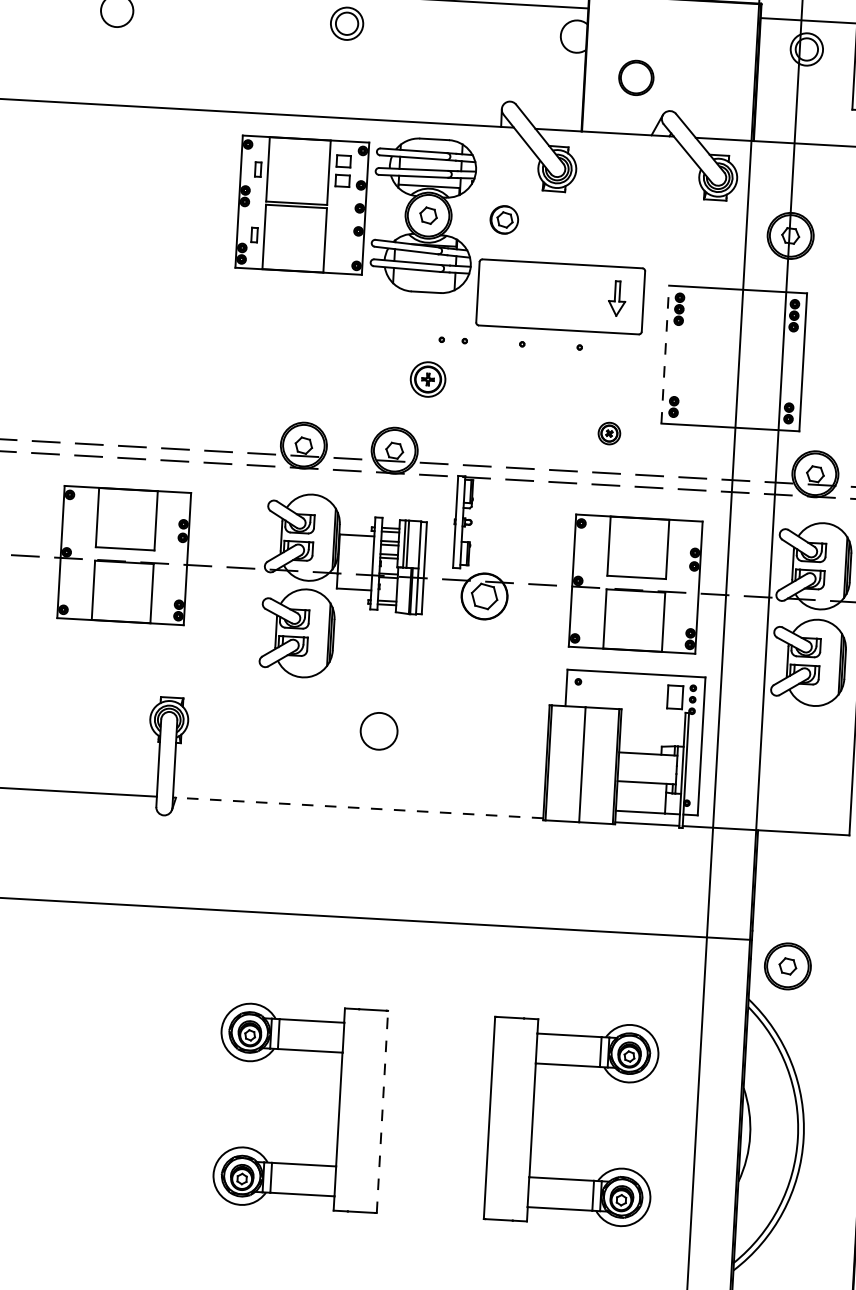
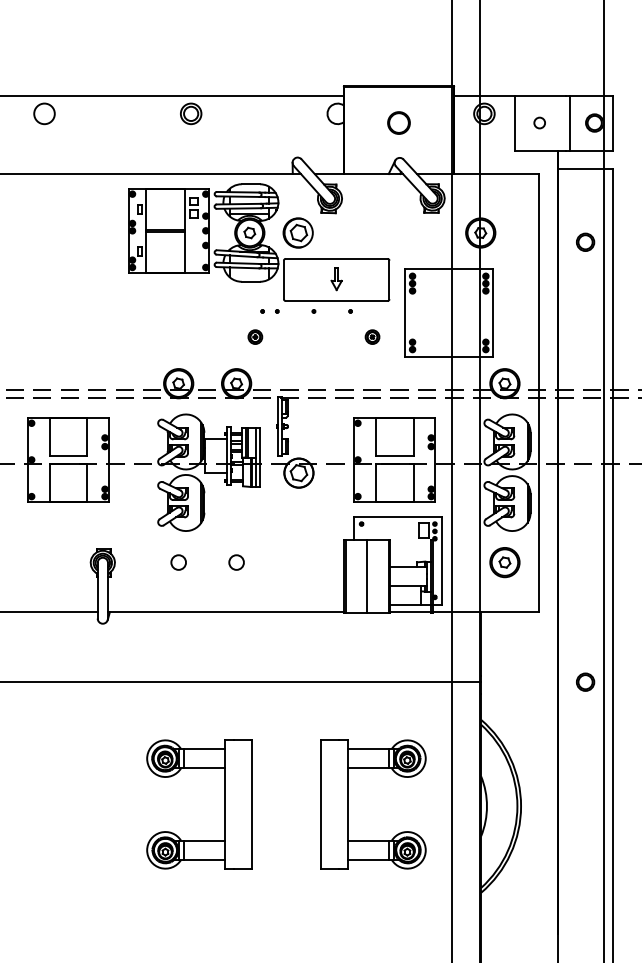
circle: (635, 77) -> (398, 122), moved
part: (503, 219) -> (297, 232), size x1.67
part: (616, 299) -> (336, 279), moved
line: (665, 353) -> (405, 312), dashed -> solid
part: (428, 378) -> (255, 336), size x0.62
part: (609, 432) -> (372, 336), moved
circle: (287, 726) -> (178, 562), added
circle: (378, 731) -> (236, 562), size x0.62
line: (357, 808) -> (225, 612), dashed -> solid
part: (787, 966) -> (504, 562), moved
line: (382, 1111) -> (252, 804), dashed -> solid

